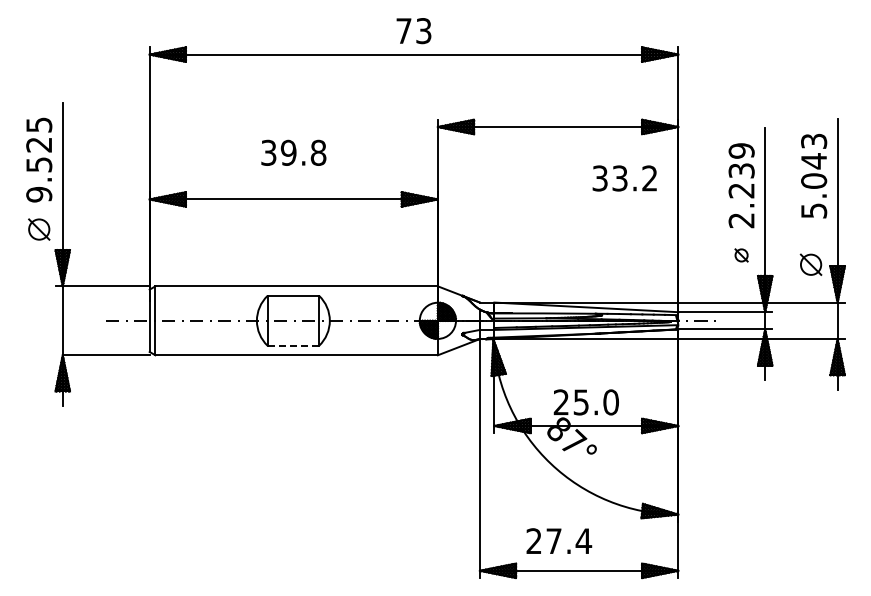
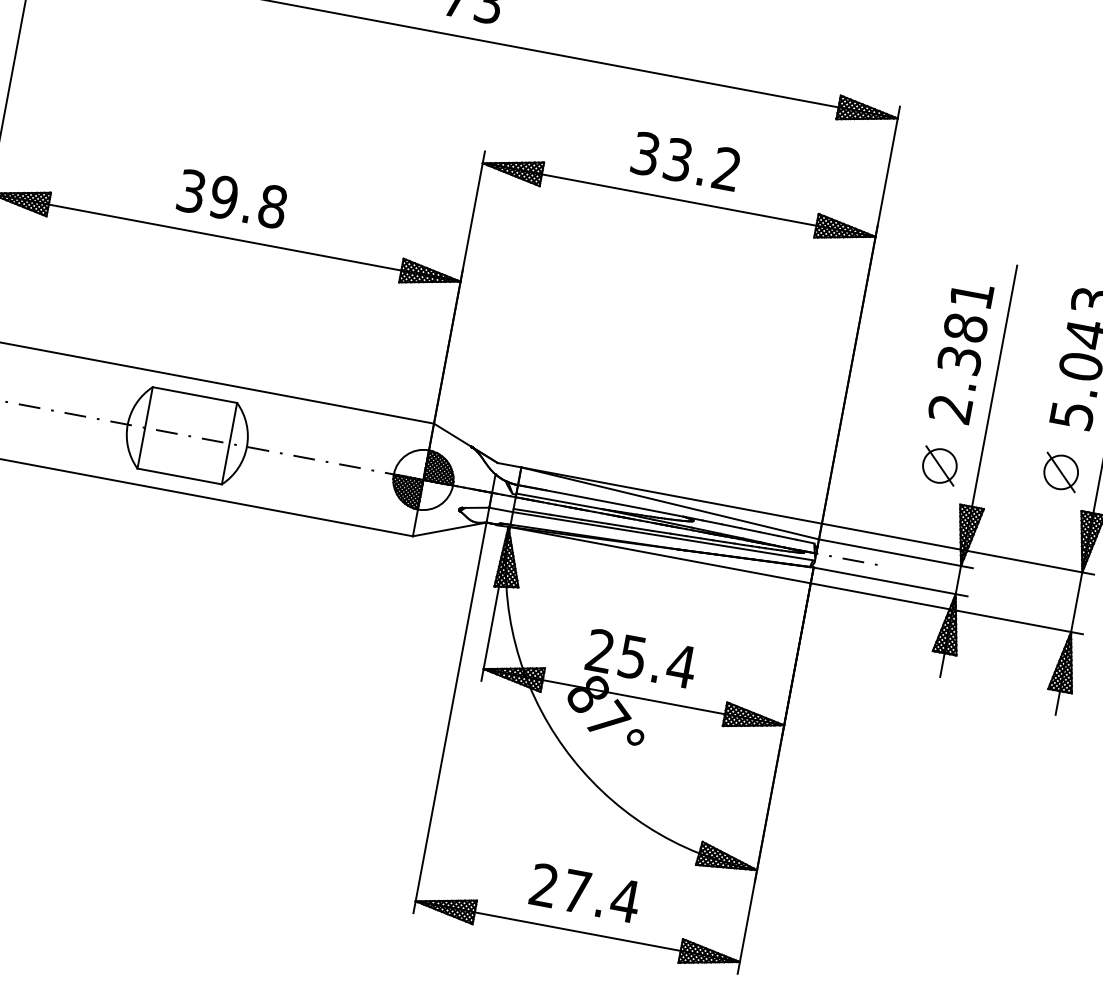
text: (293, 152) -> (231, 198), moved
text: (741, 170) -> (965, 327), 2.239 -> 2.381
text: (624, 178) -> (685, 161), moved
part: (741, 255) -> (939, 466), size x1.67
part: (810, 264) -> (1060, 471), moved
line: (293, 345) -> (179, 476), dashed -> solid
text: (610, 402) -> (680, 666), 25.0 -> 25.4
text: (559, 540) -> (585, 892), moved

